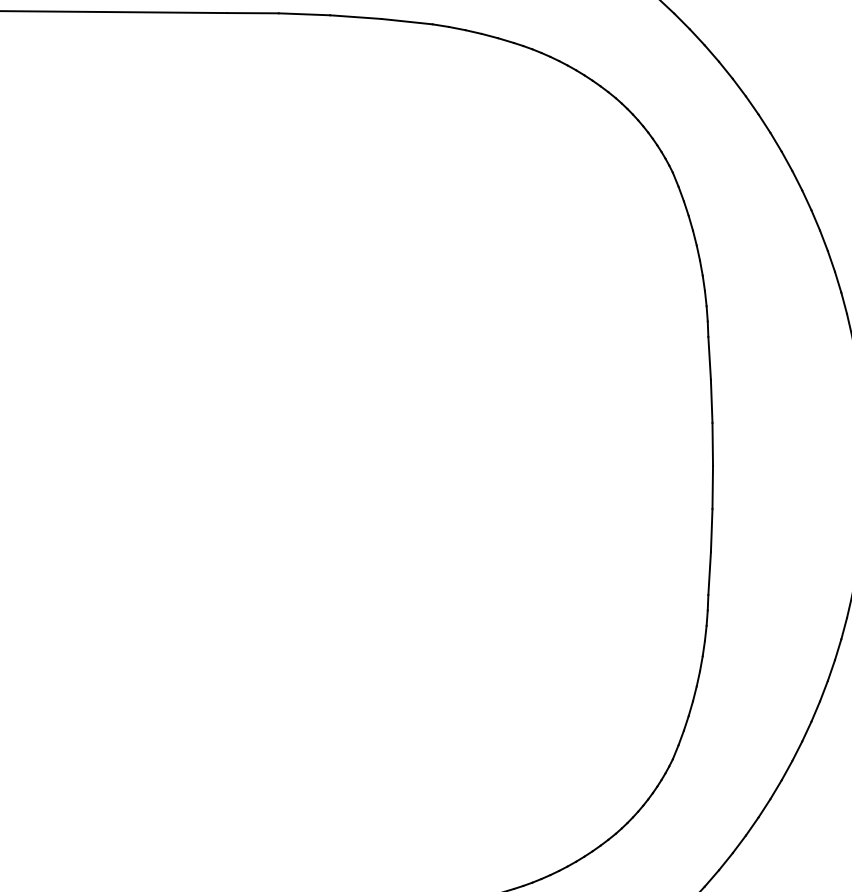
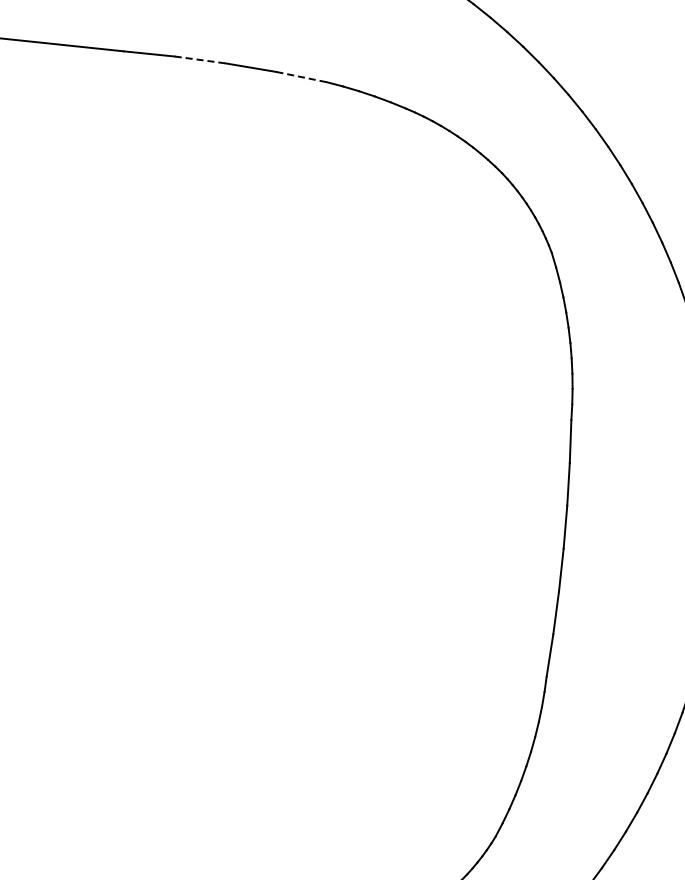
line: (304, 14) -> (200, 60), solid -> dashed
line: (407, 21) -> (302, 76), solid -> dashed

